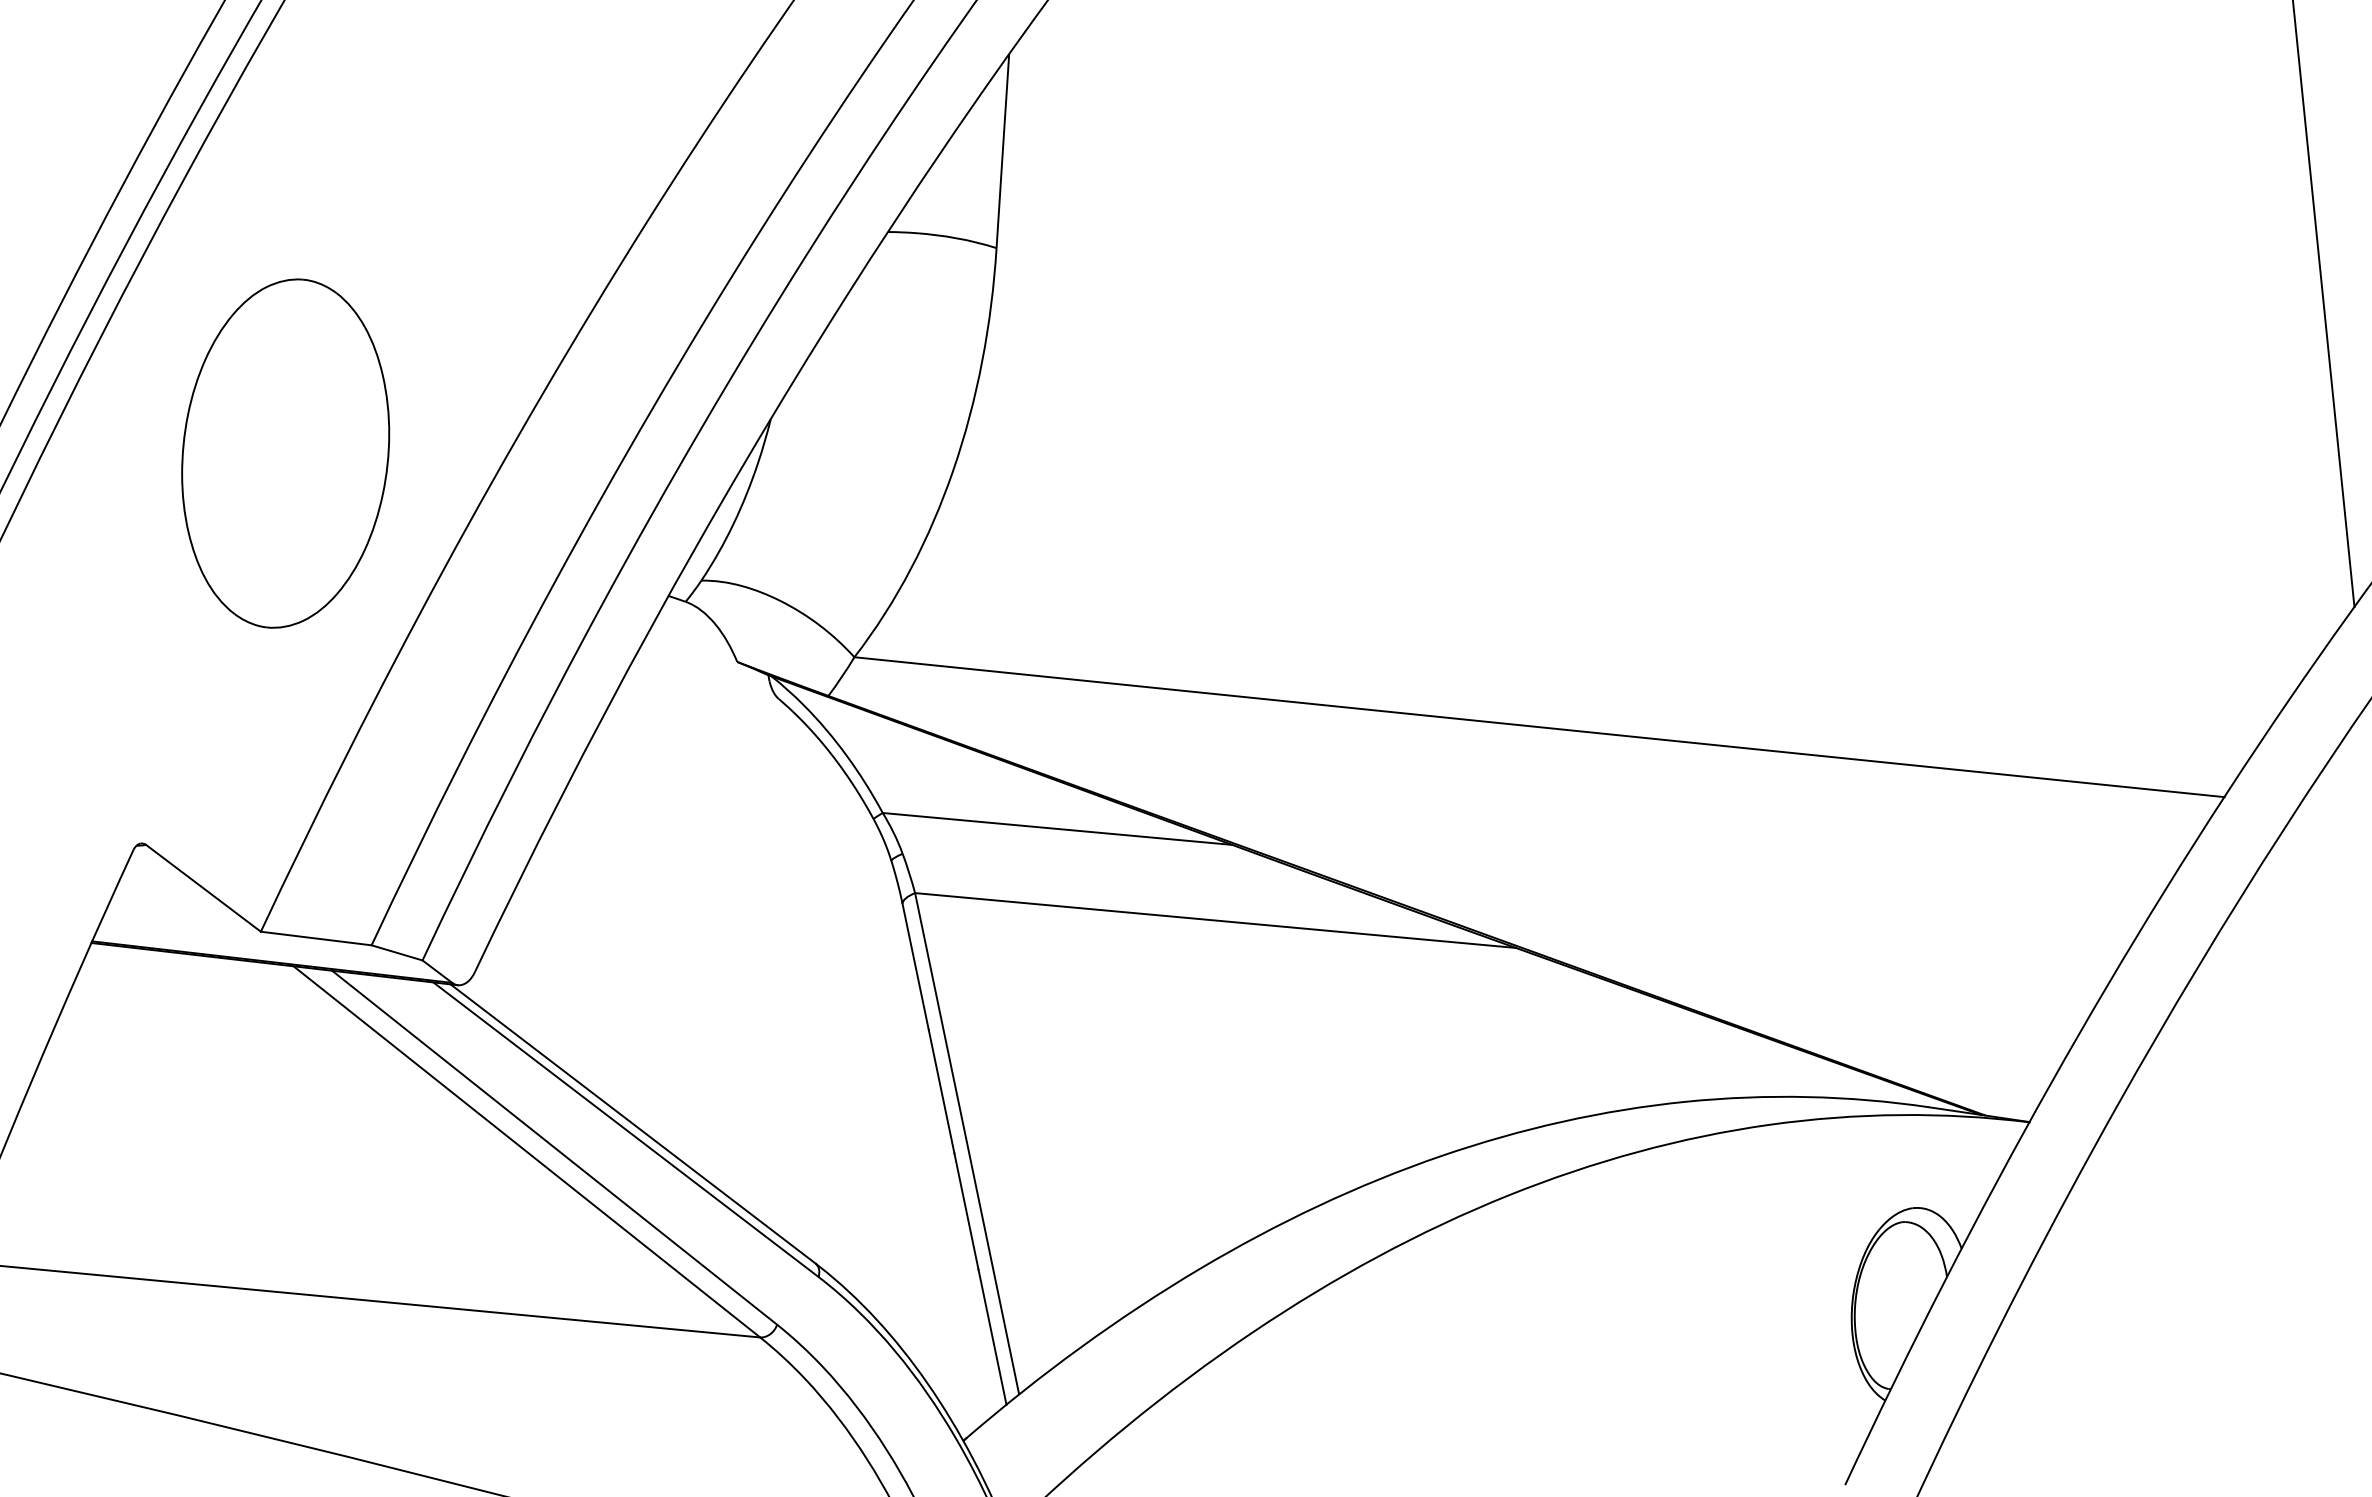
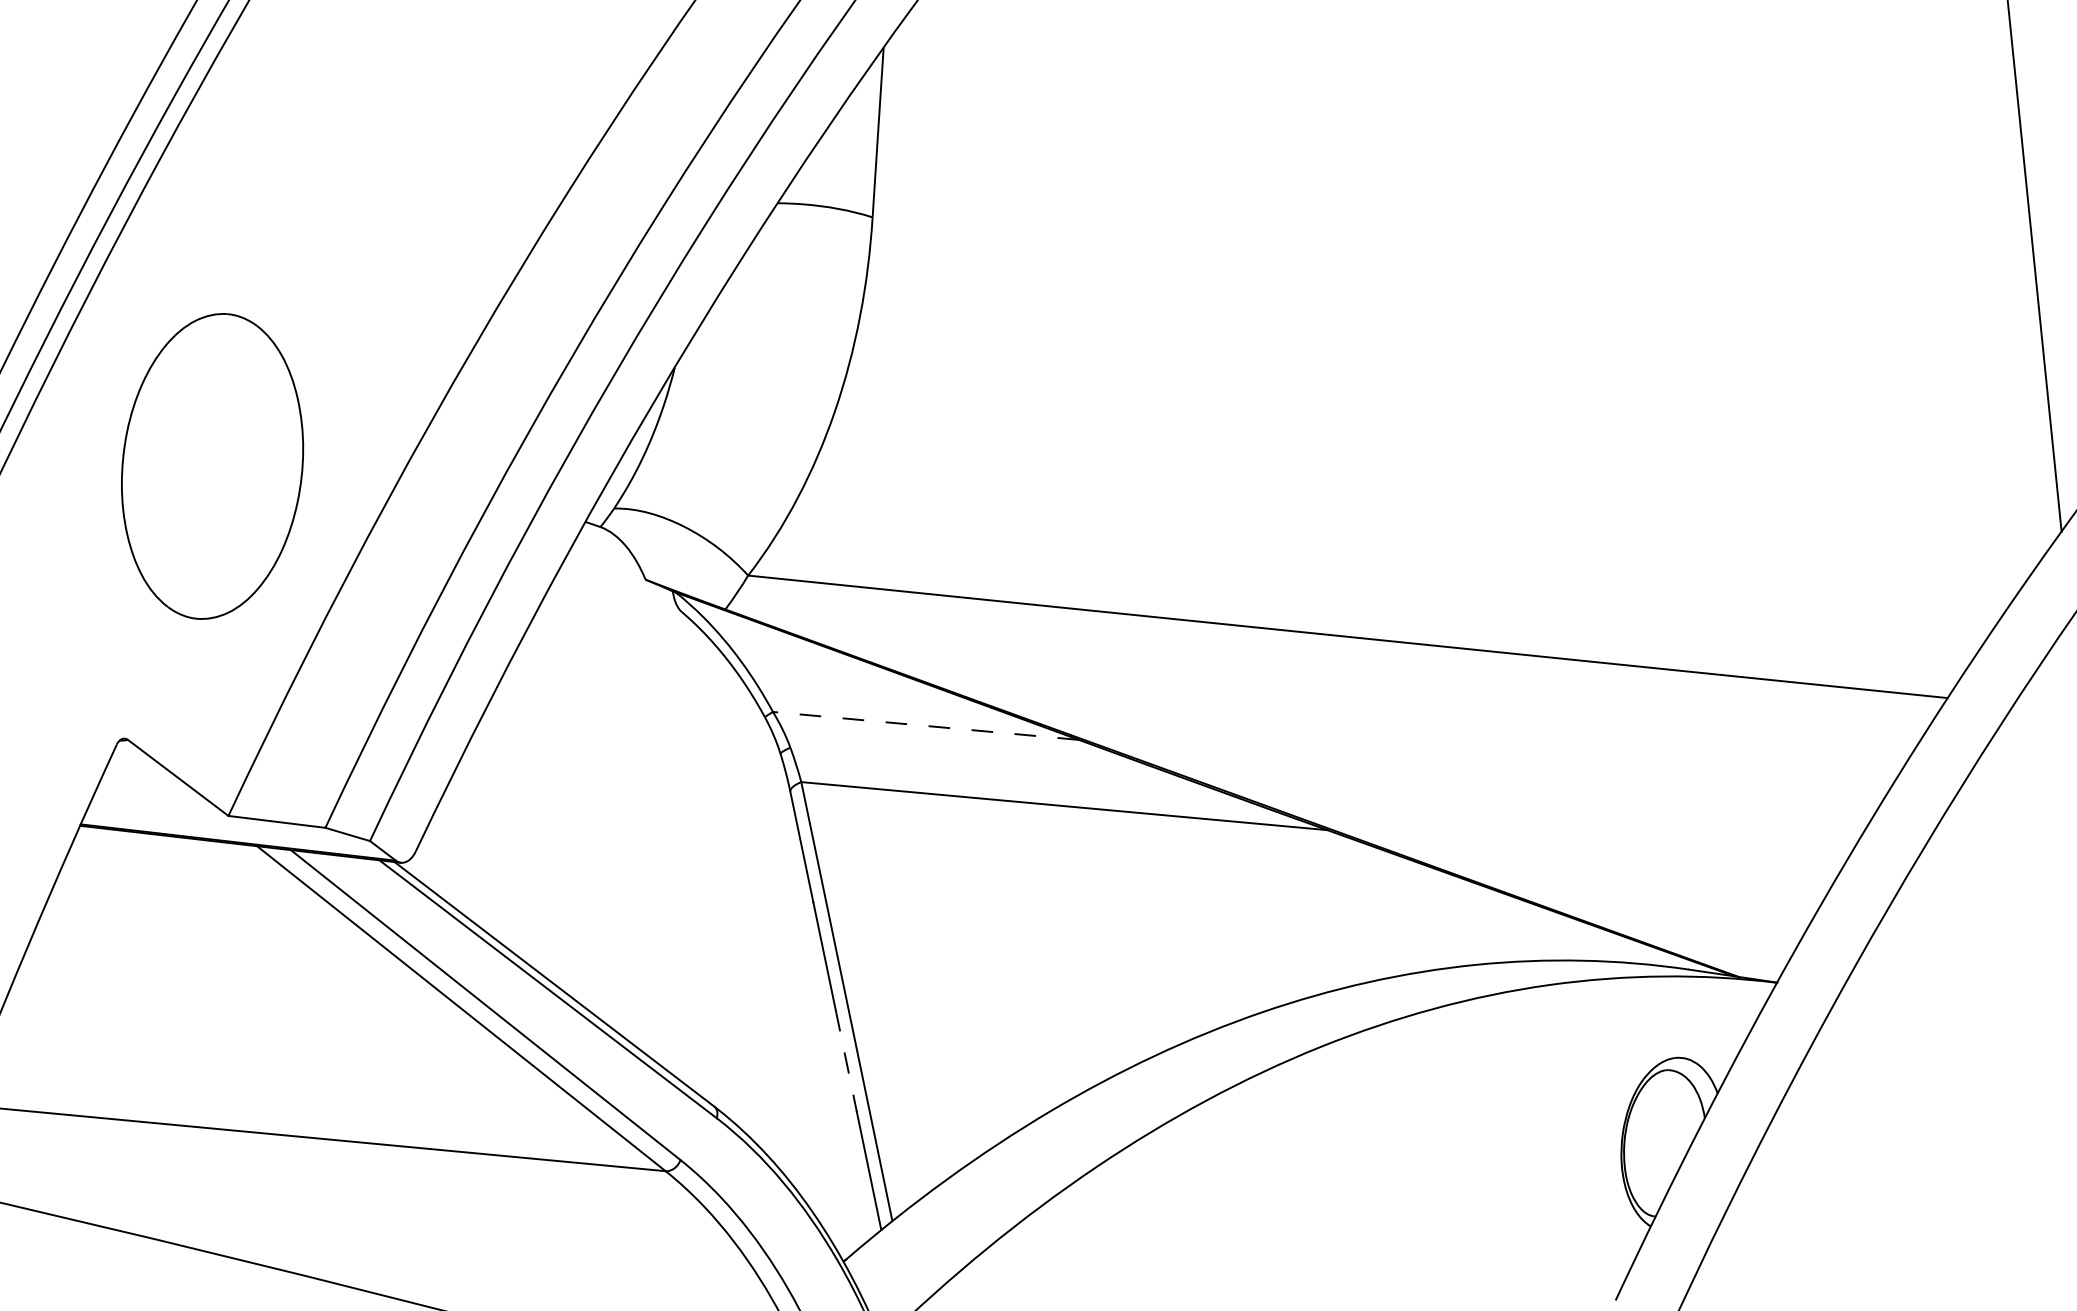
part: (285, 453) -> (212, 466), moved
line: (1057, 828) -> (925, 725), solid -> dashed
line: (966, 1212) -> (846, 1061), solid -> dashed

